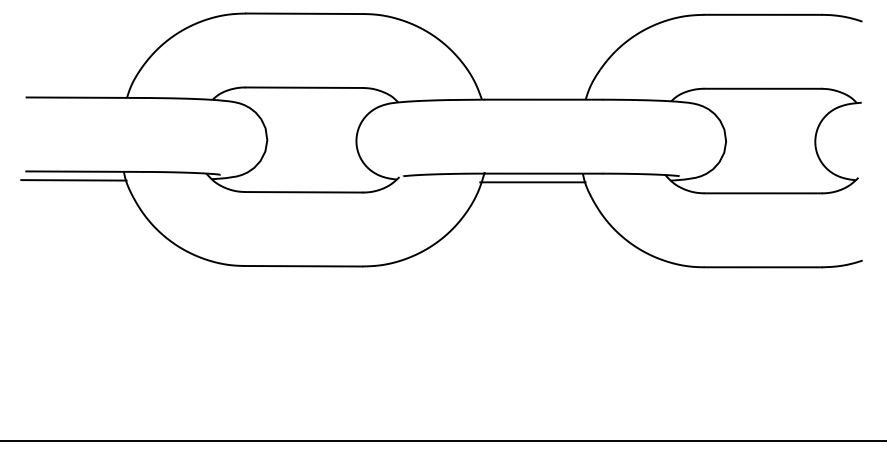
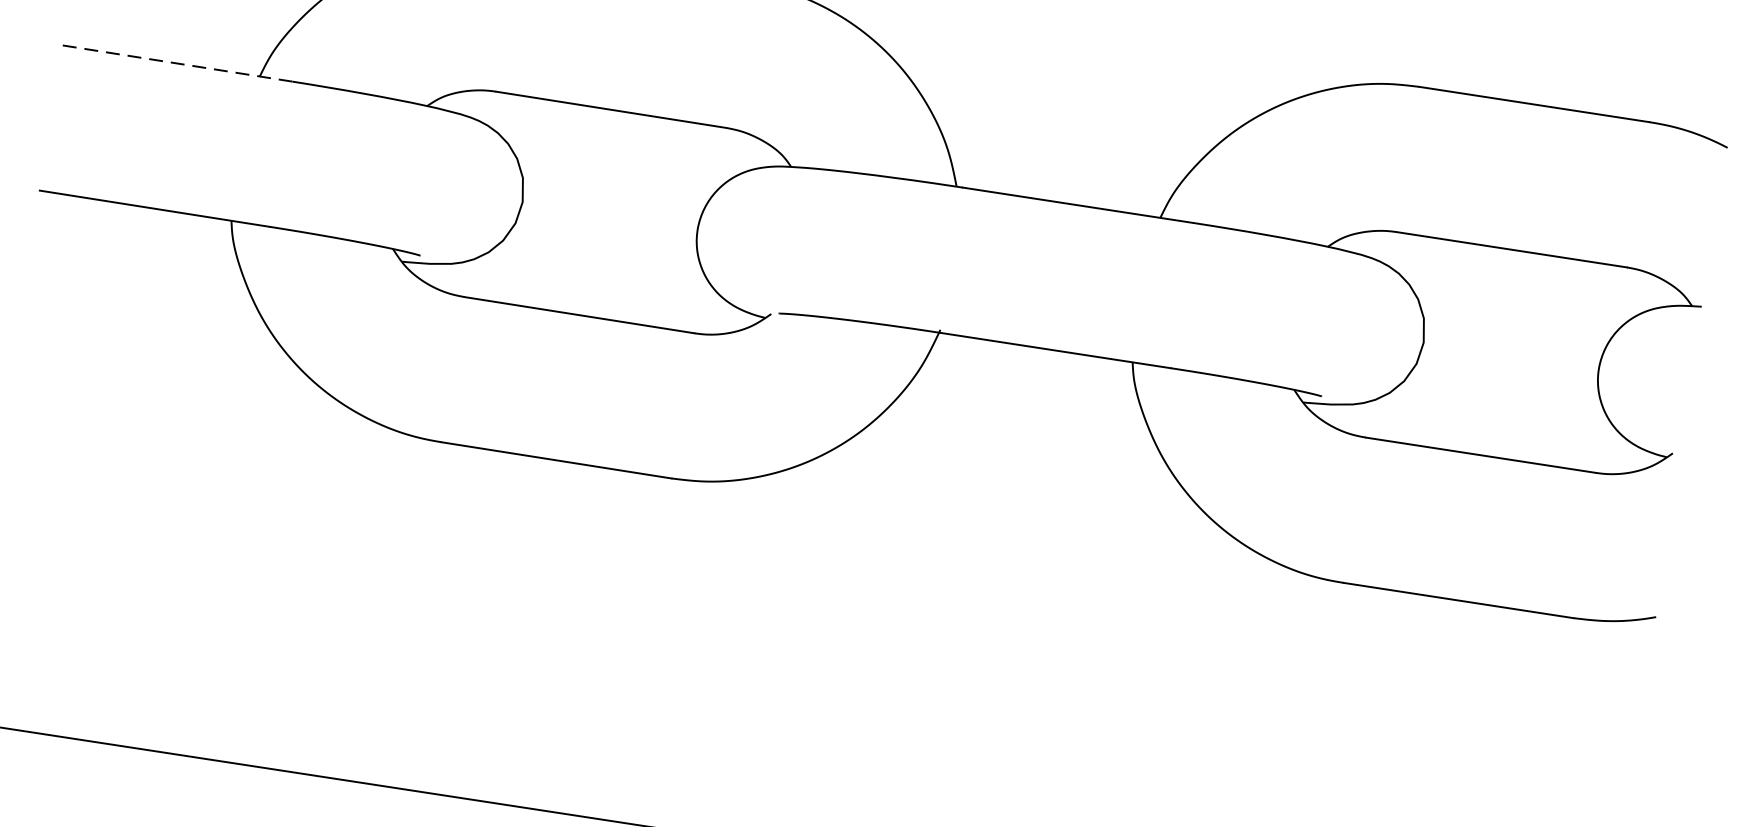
line: (85, 97) -> (178, 63), solid -> dashed
line: (73, 180) -> (129, 222), removed
line: (532, 182) -> (1030, 364), removed

